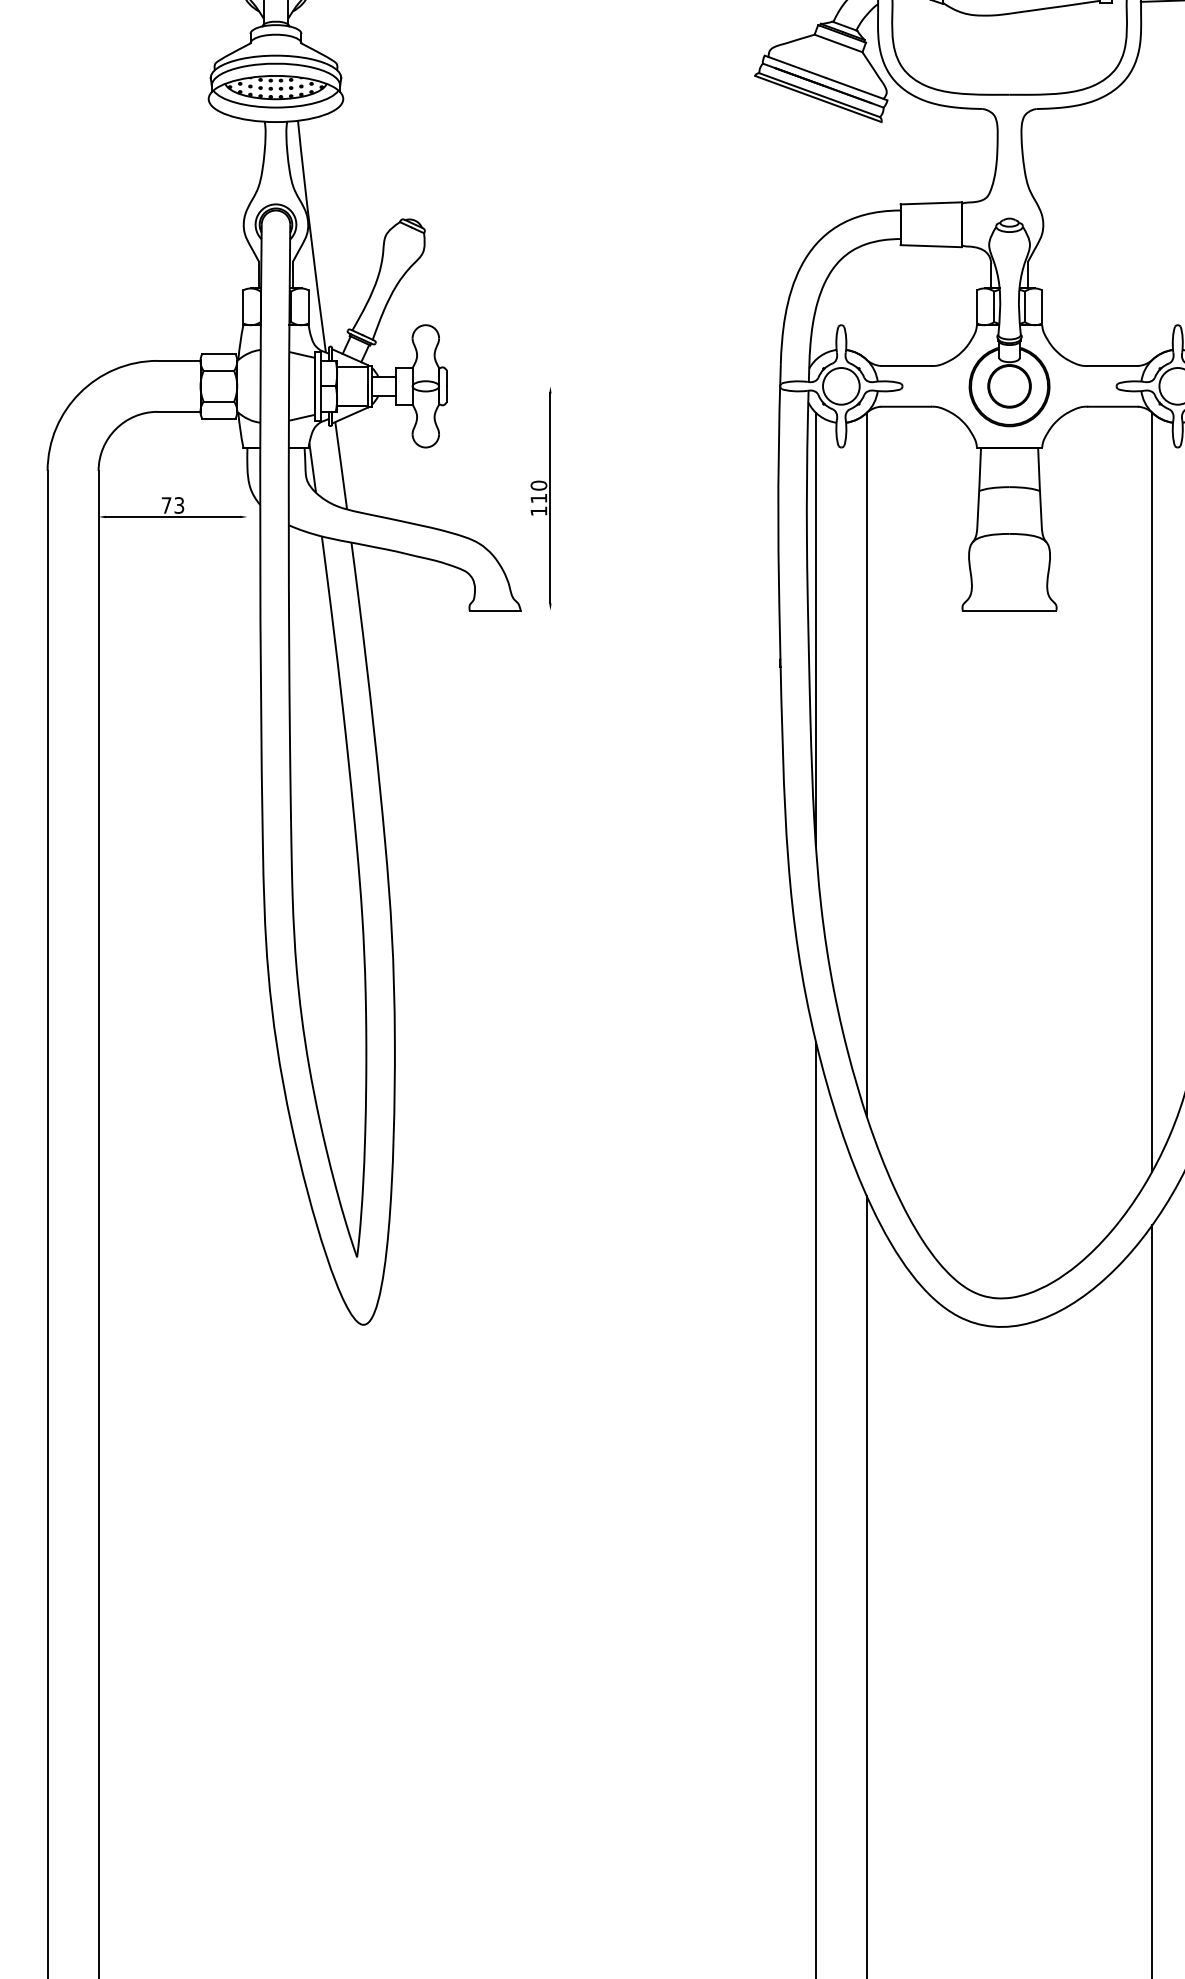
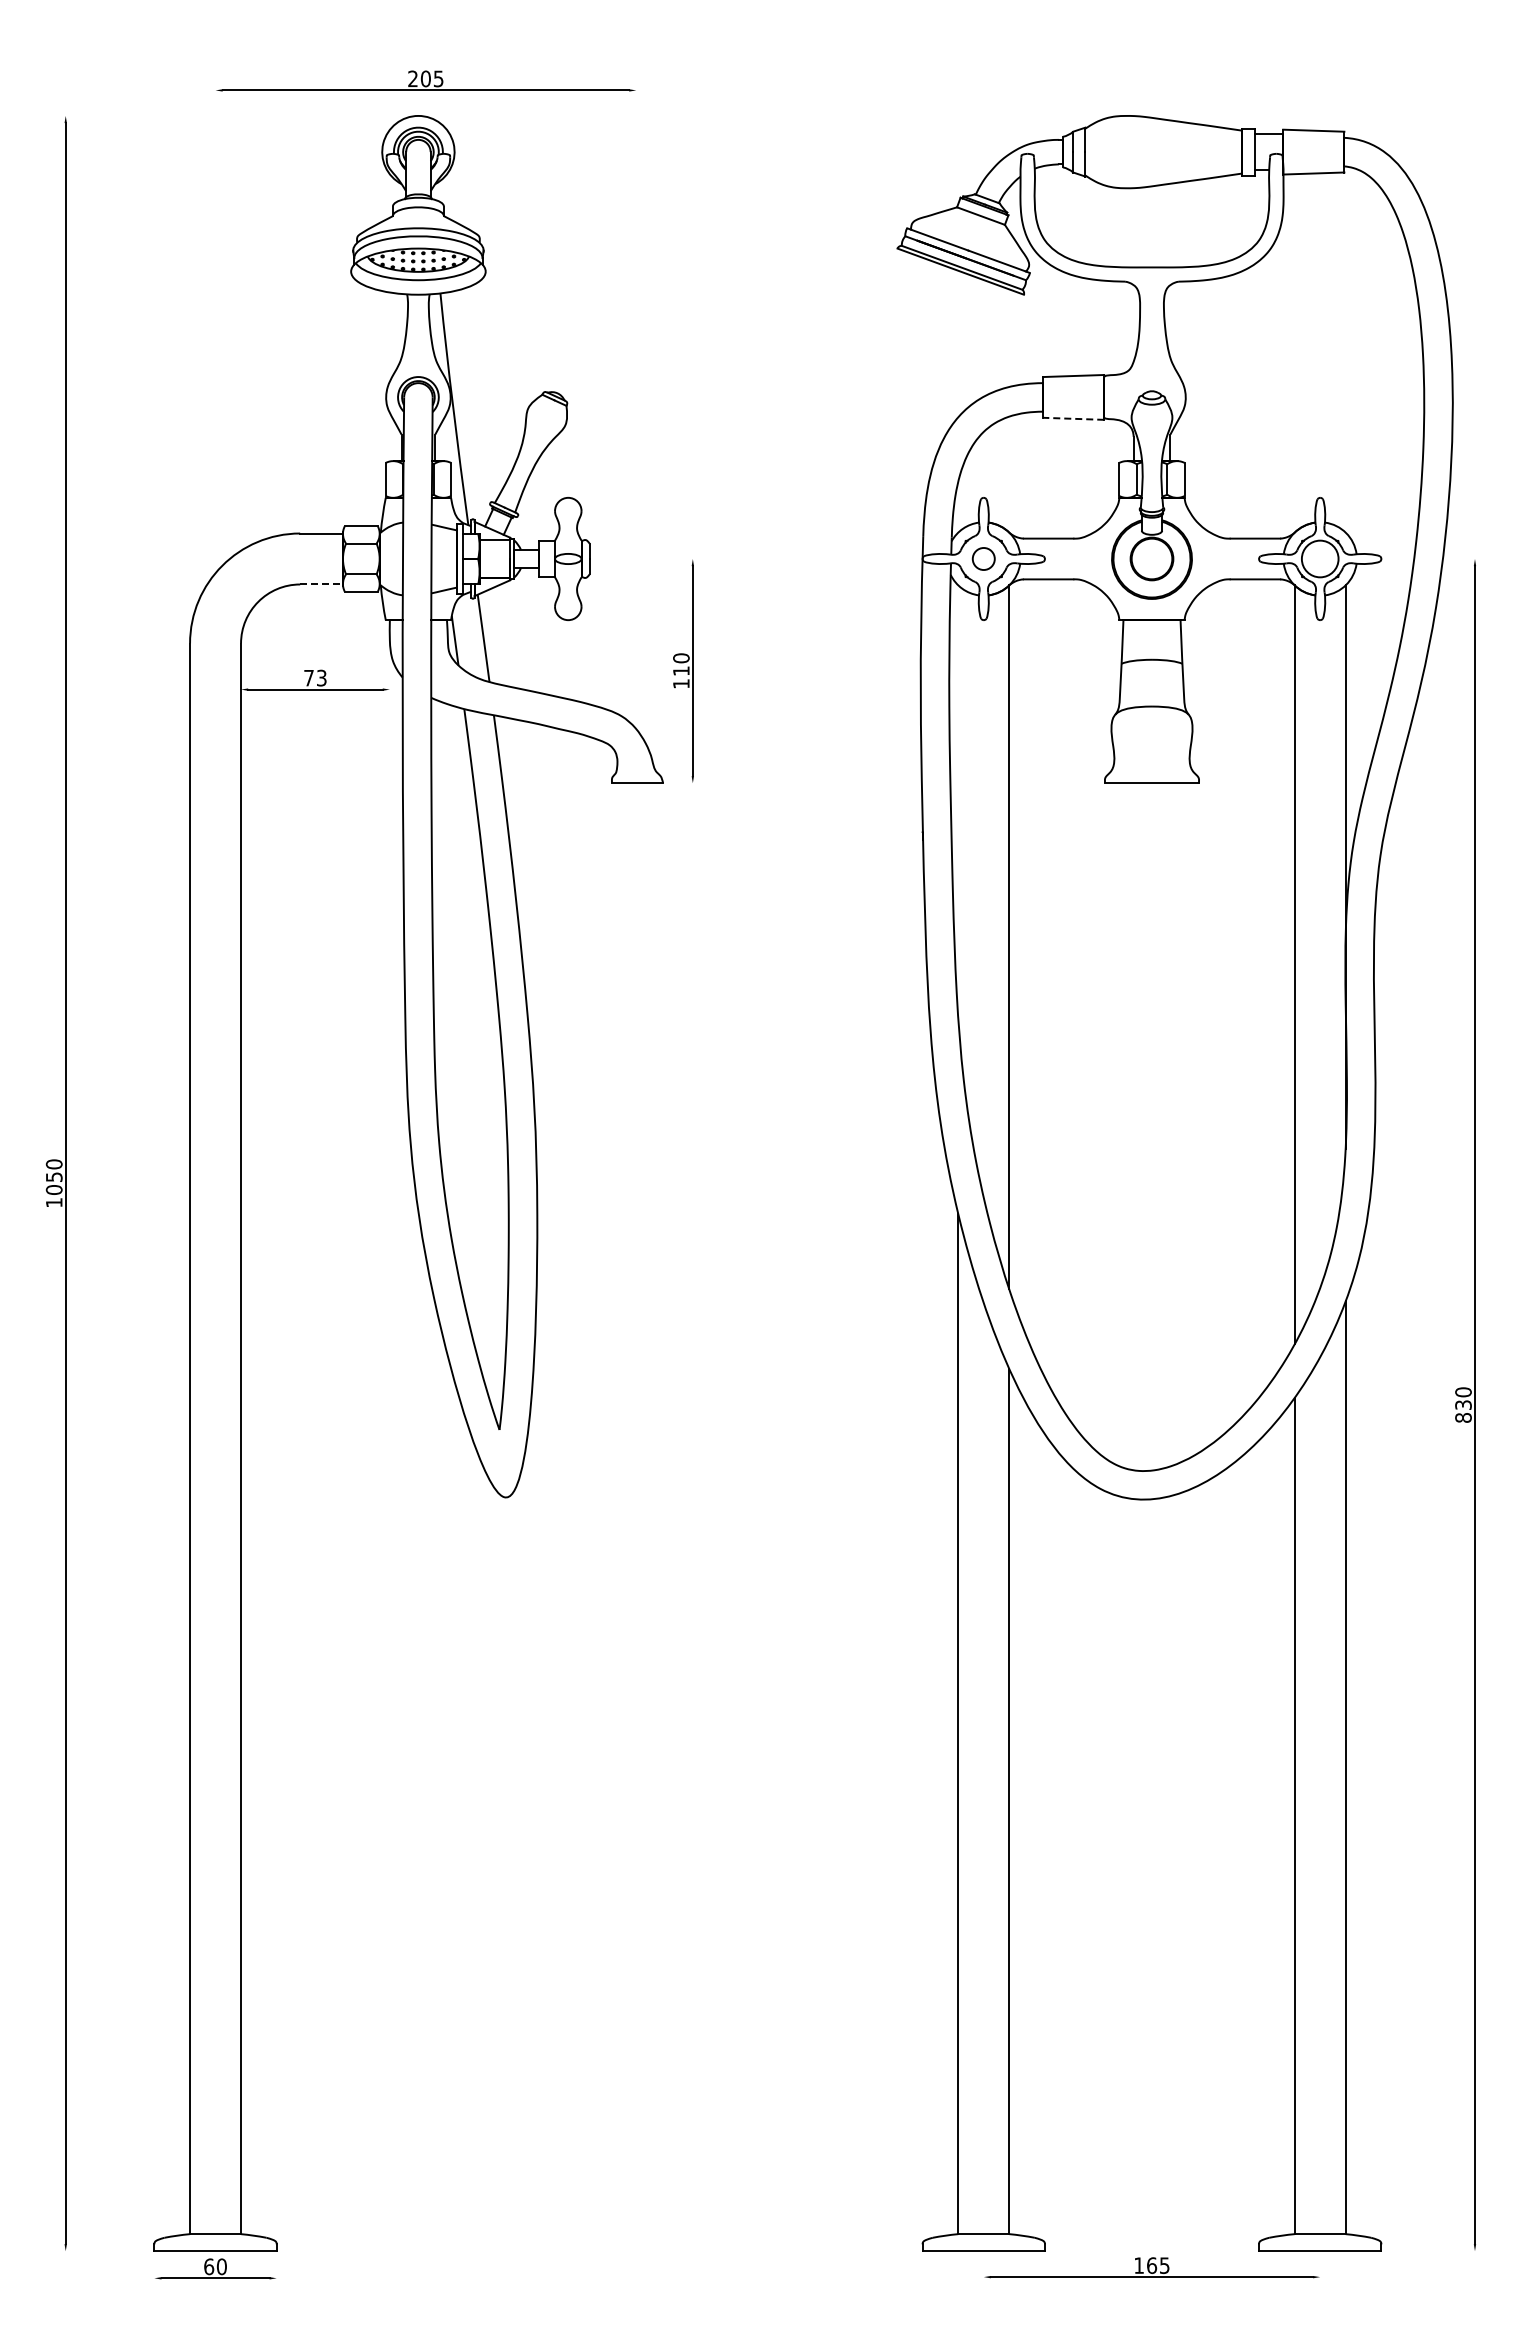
line: (931, 245) -> (1073, 418), solid -> dashed
circle: (841, 385) -> (983, 558), size x0.6
line: (180, 411) -> (322, 584), solid -> dashed
line: (816, 628) -> (958, 801), removed

